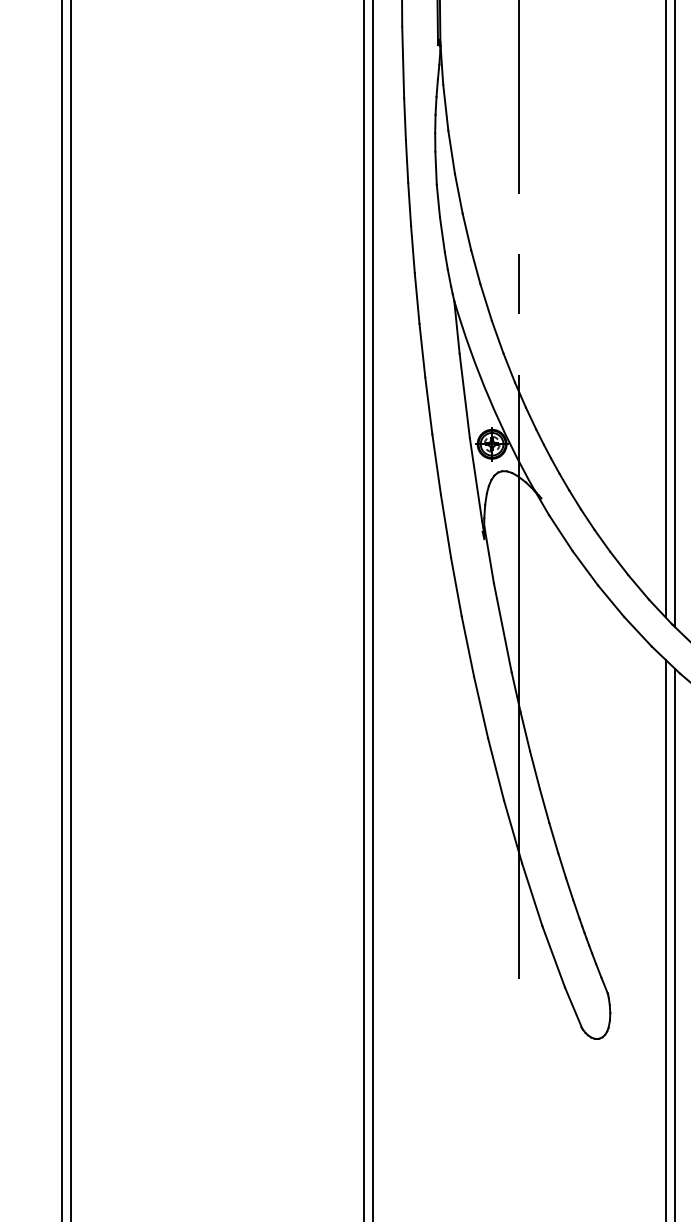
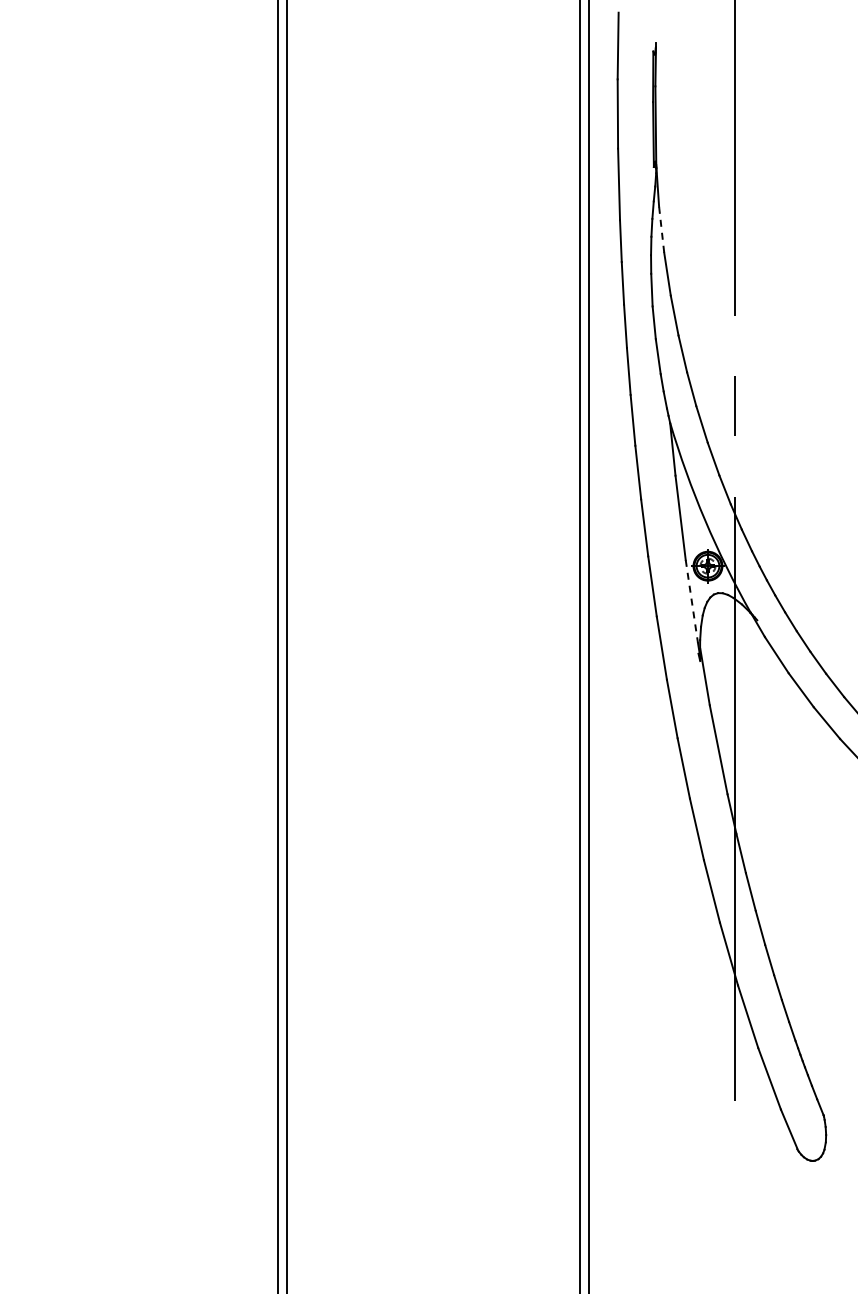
line: (445, 107) -> (661, 229), solid -> dashed
line: (475, 479) -> (691, 601), solid -> dashed

